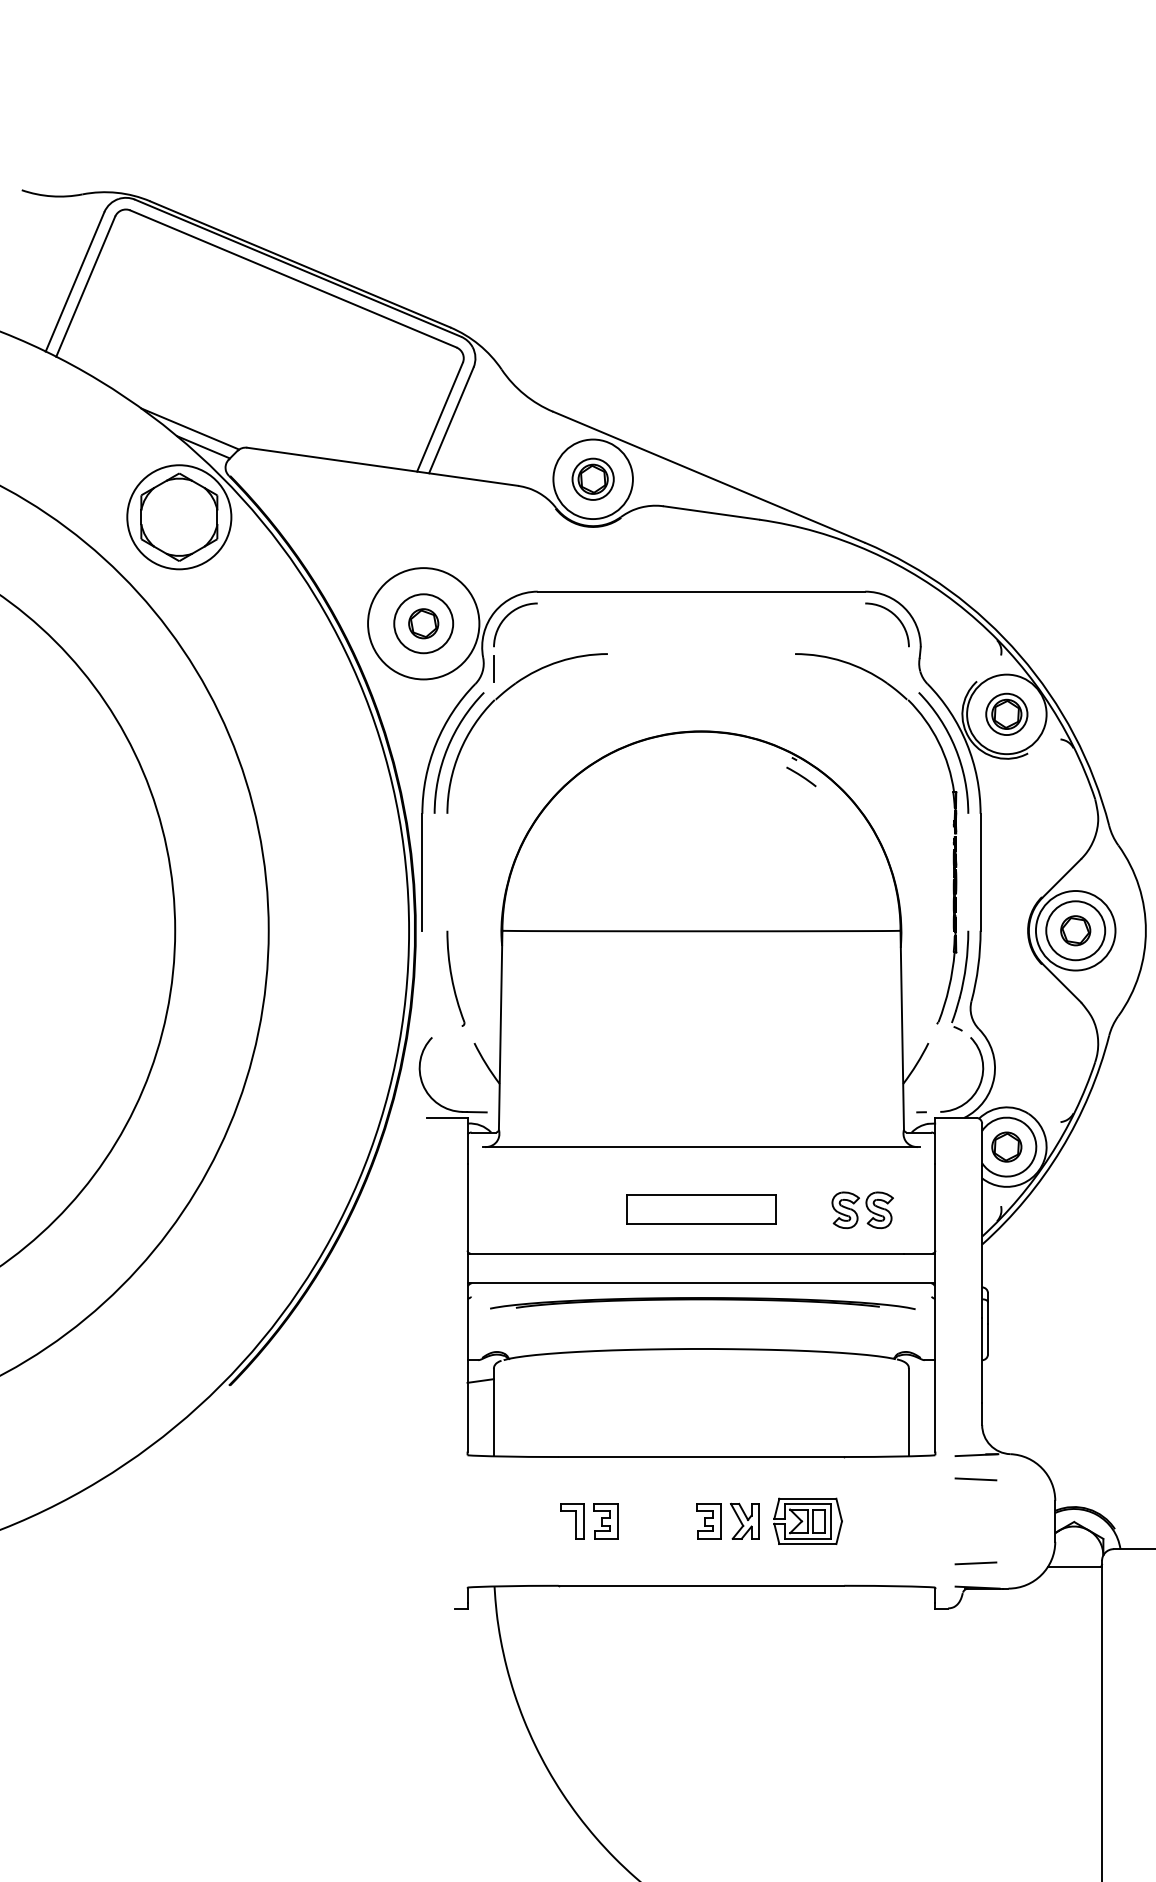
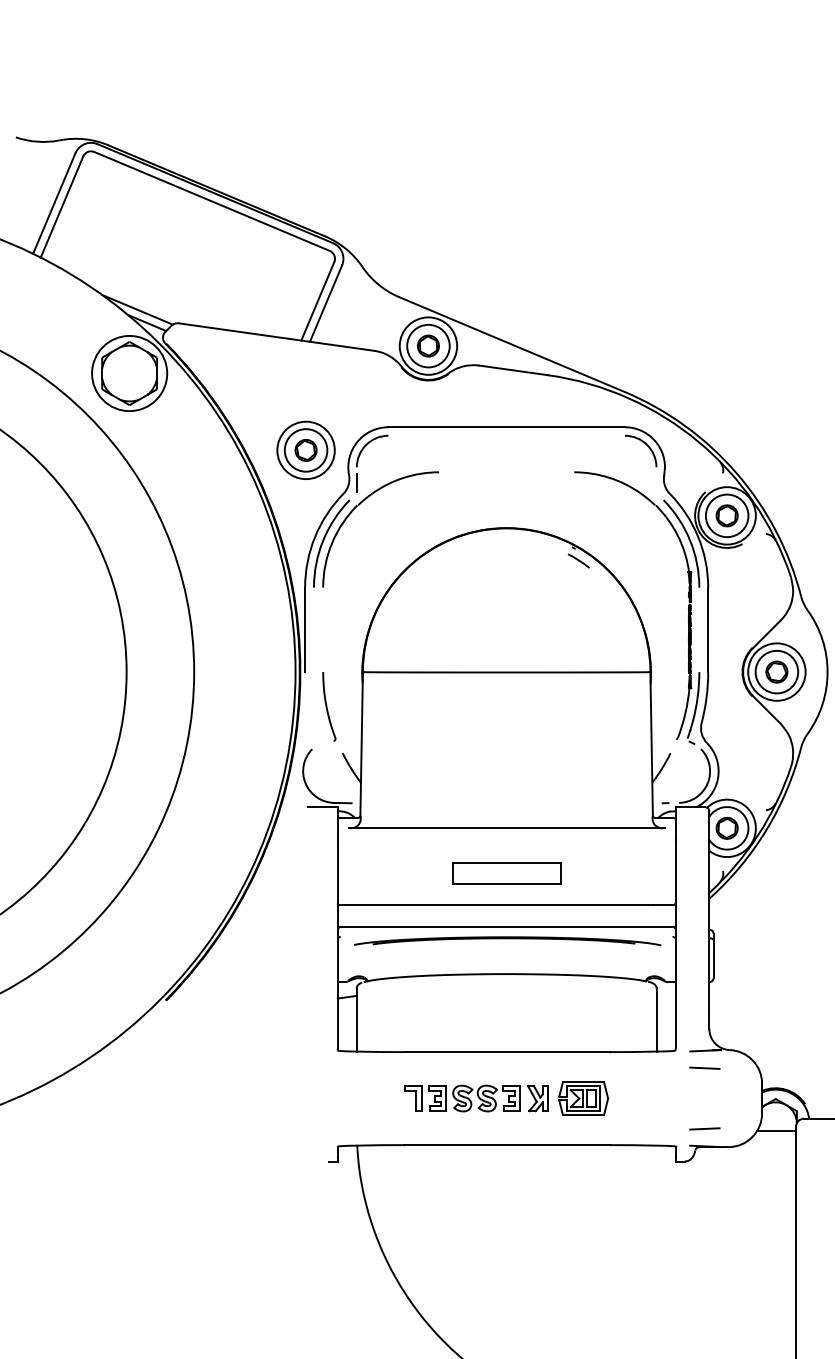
circle: (592, 478) -> (427, 345), size x1.43
circle: (423, 623) -> (305, 450), size x0.71
circle: (1006, 713) -> (726, 515), size x1.43
part: (862, 1210) -> (474, 1098), moved

